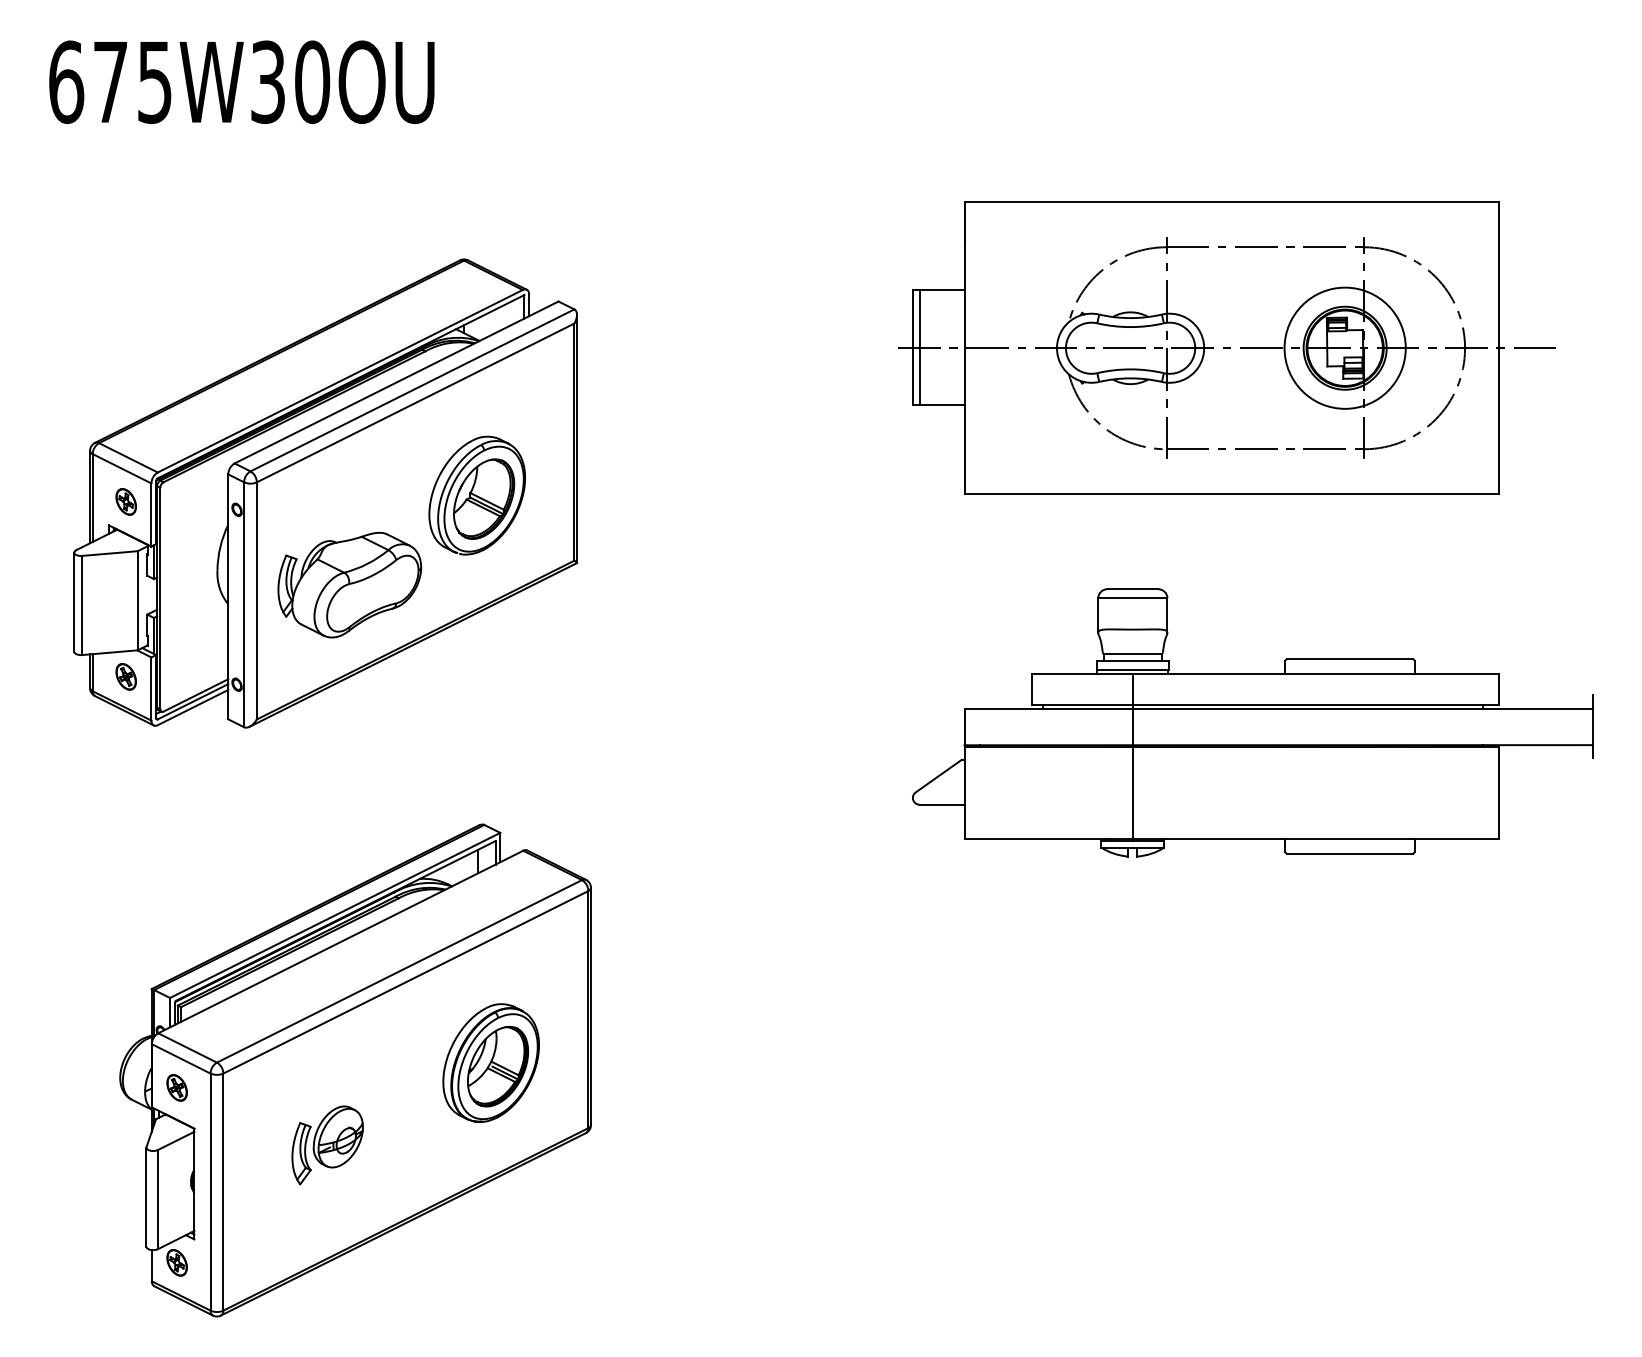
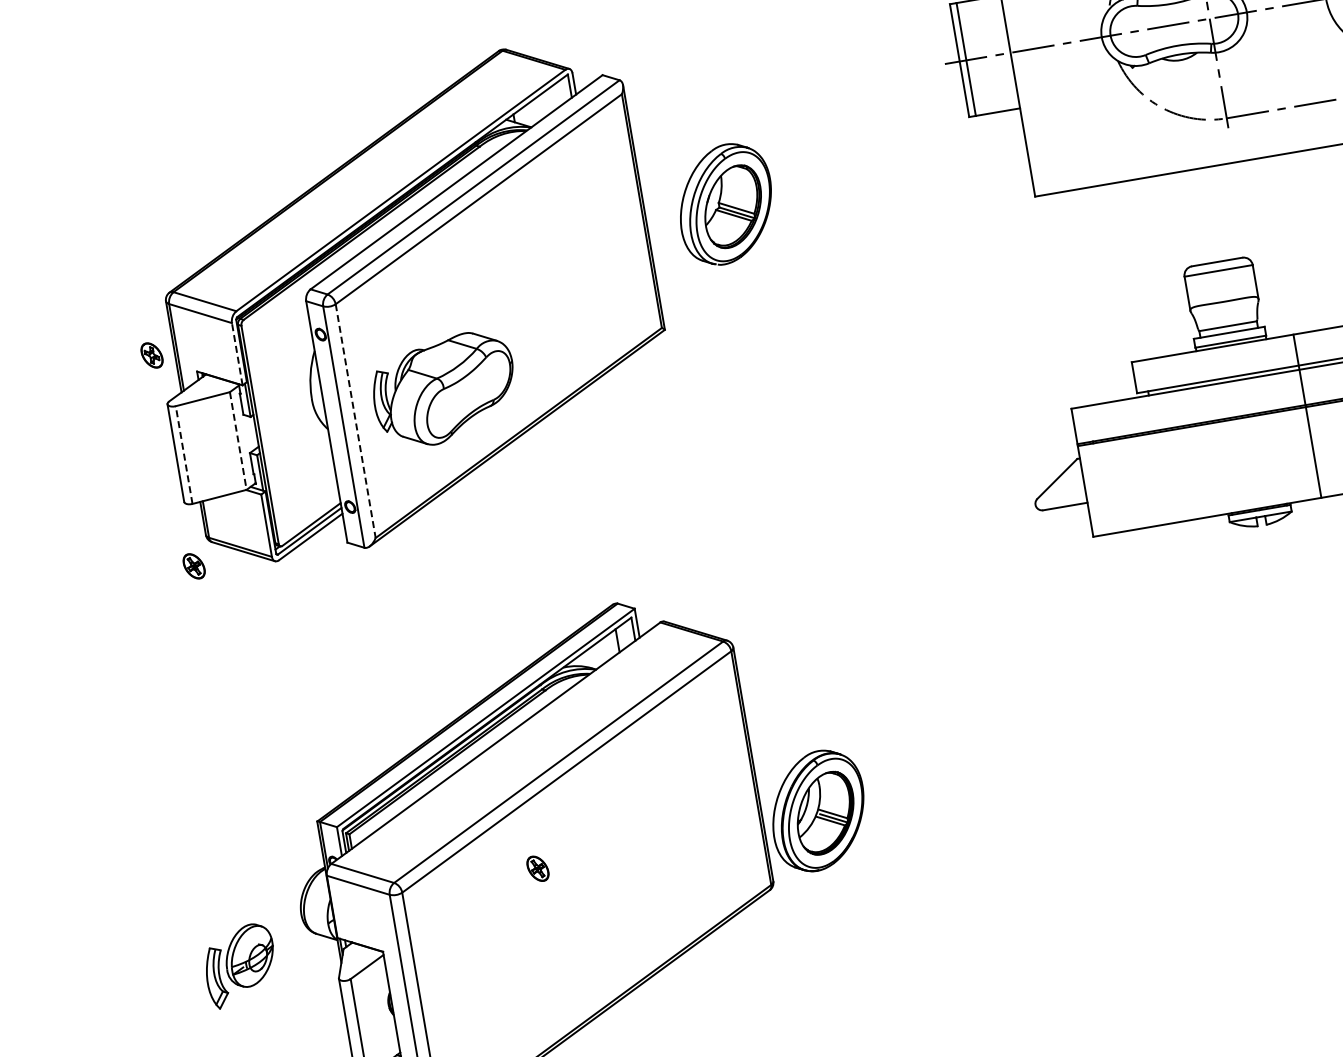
part: (476, 495) -> (725, 204), moved
part: (125, 501) -> (151, 355), moved
line: (151, 515) -> (237, 354), solid -> dashed
line: (137, 600) -> (237, 440), solid -> dashed
line: (256, 600) -> (355, 420), solid -> dashed
line: (82, 605) -> (184, 455), solid -> dashed
part: (125, 676) -> (193, 566), moved
line: (1132, 756) -> (1307, 416), moved
part: (490, 1062) -> (817, 810), moved
part: (176, 1087) -> (537, 868), moved
part: (327, 1145) -> (240, 965), moved

